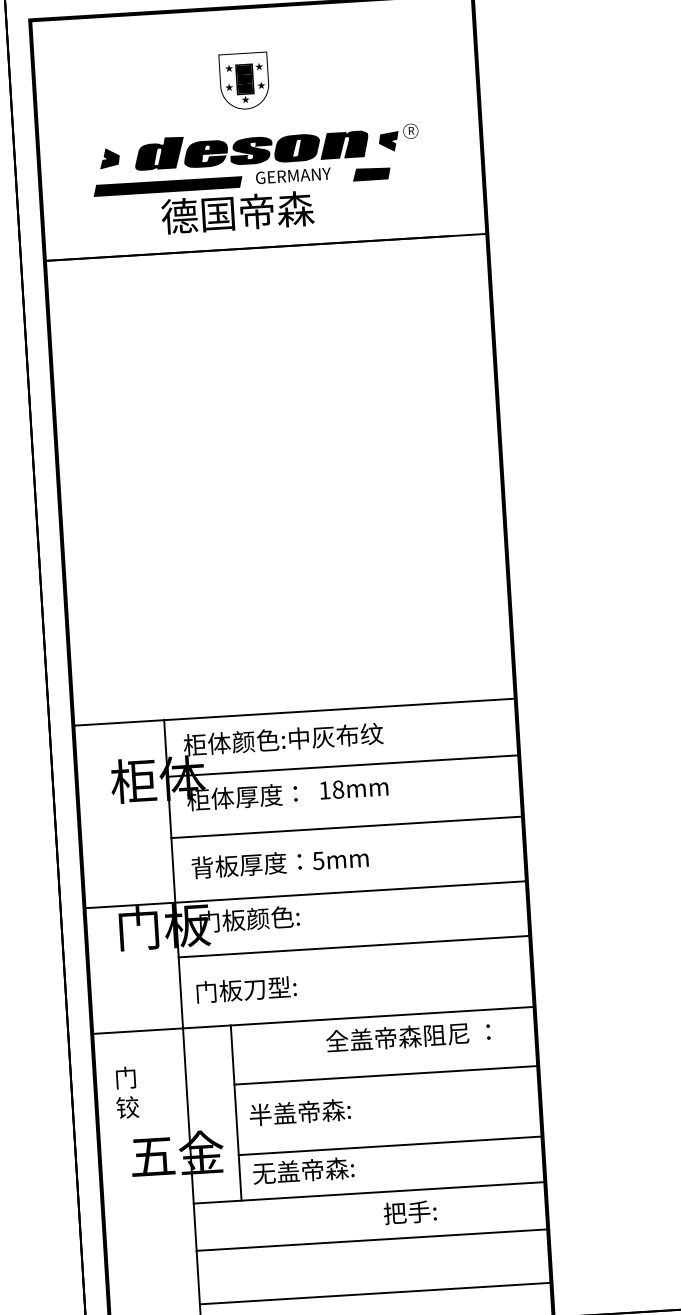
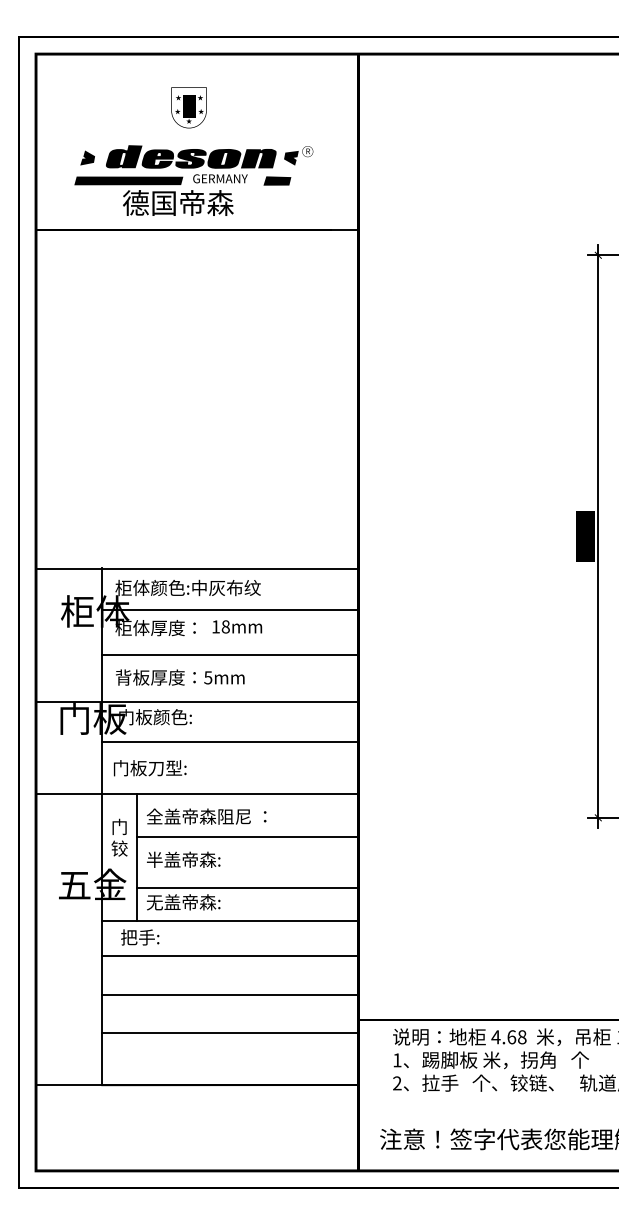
text: (408, 1036) -> (206, 816), moved
text: (126, 1092) -> (119, 837), moved
text: (410, 1212) -> (140, 937), moved

